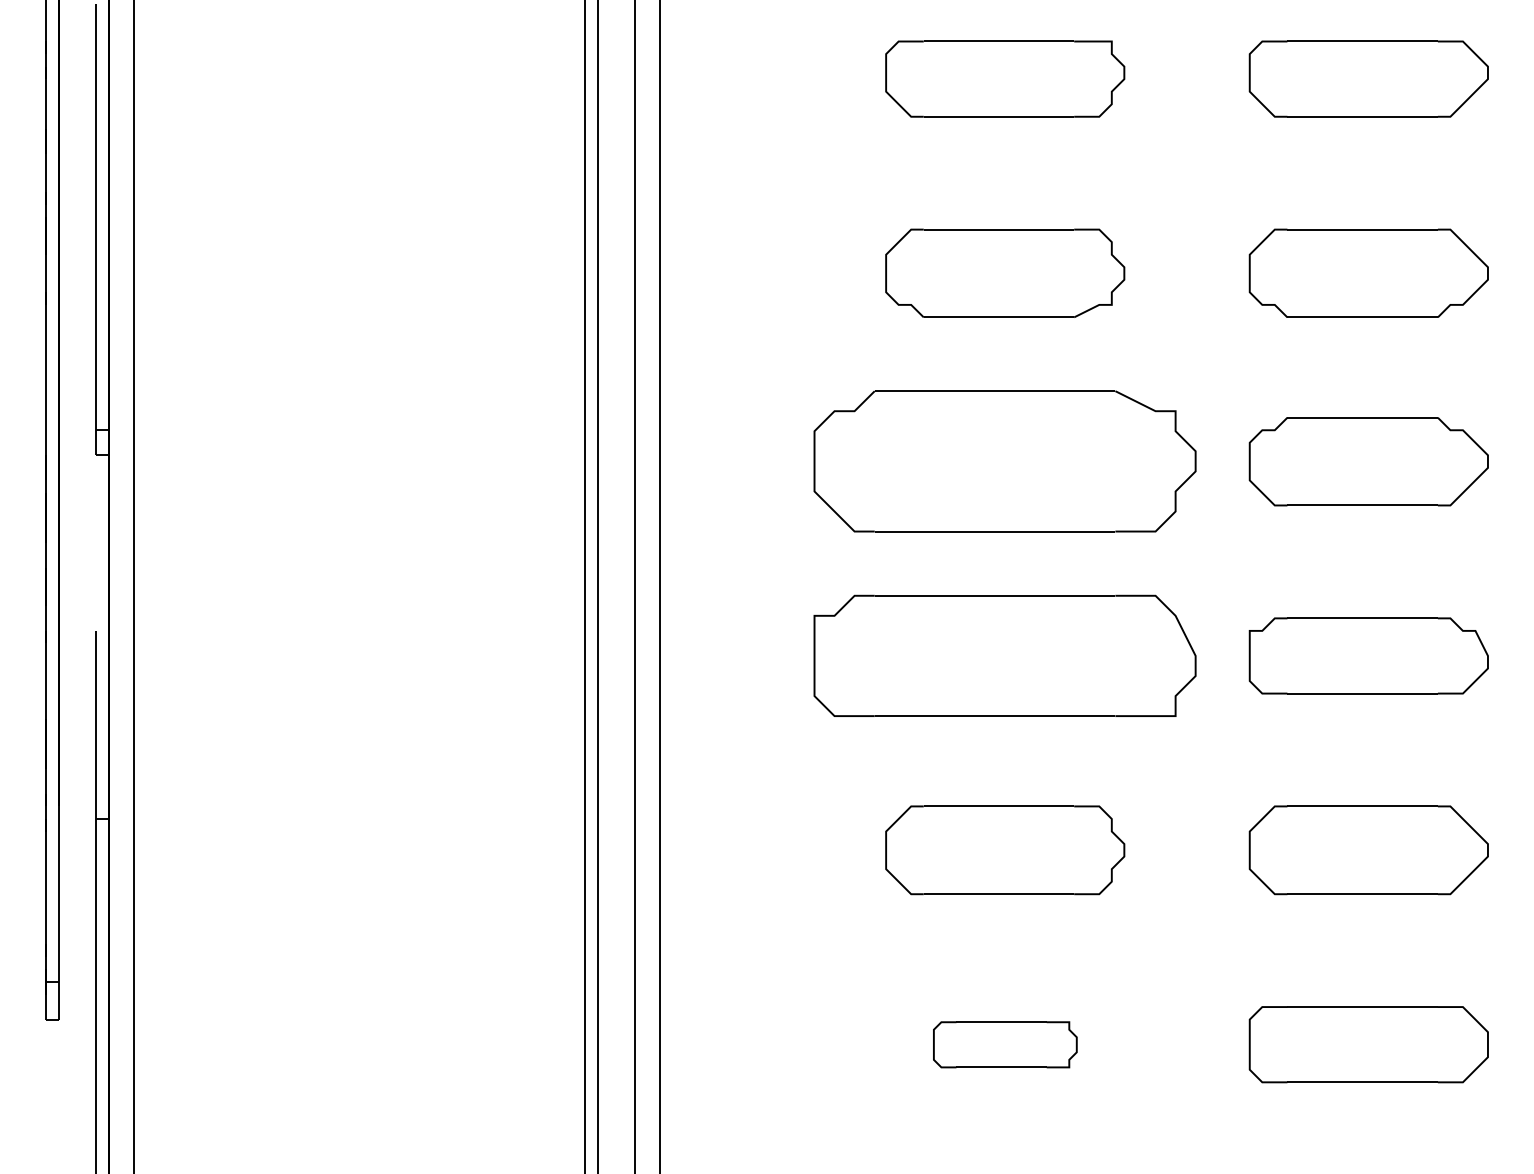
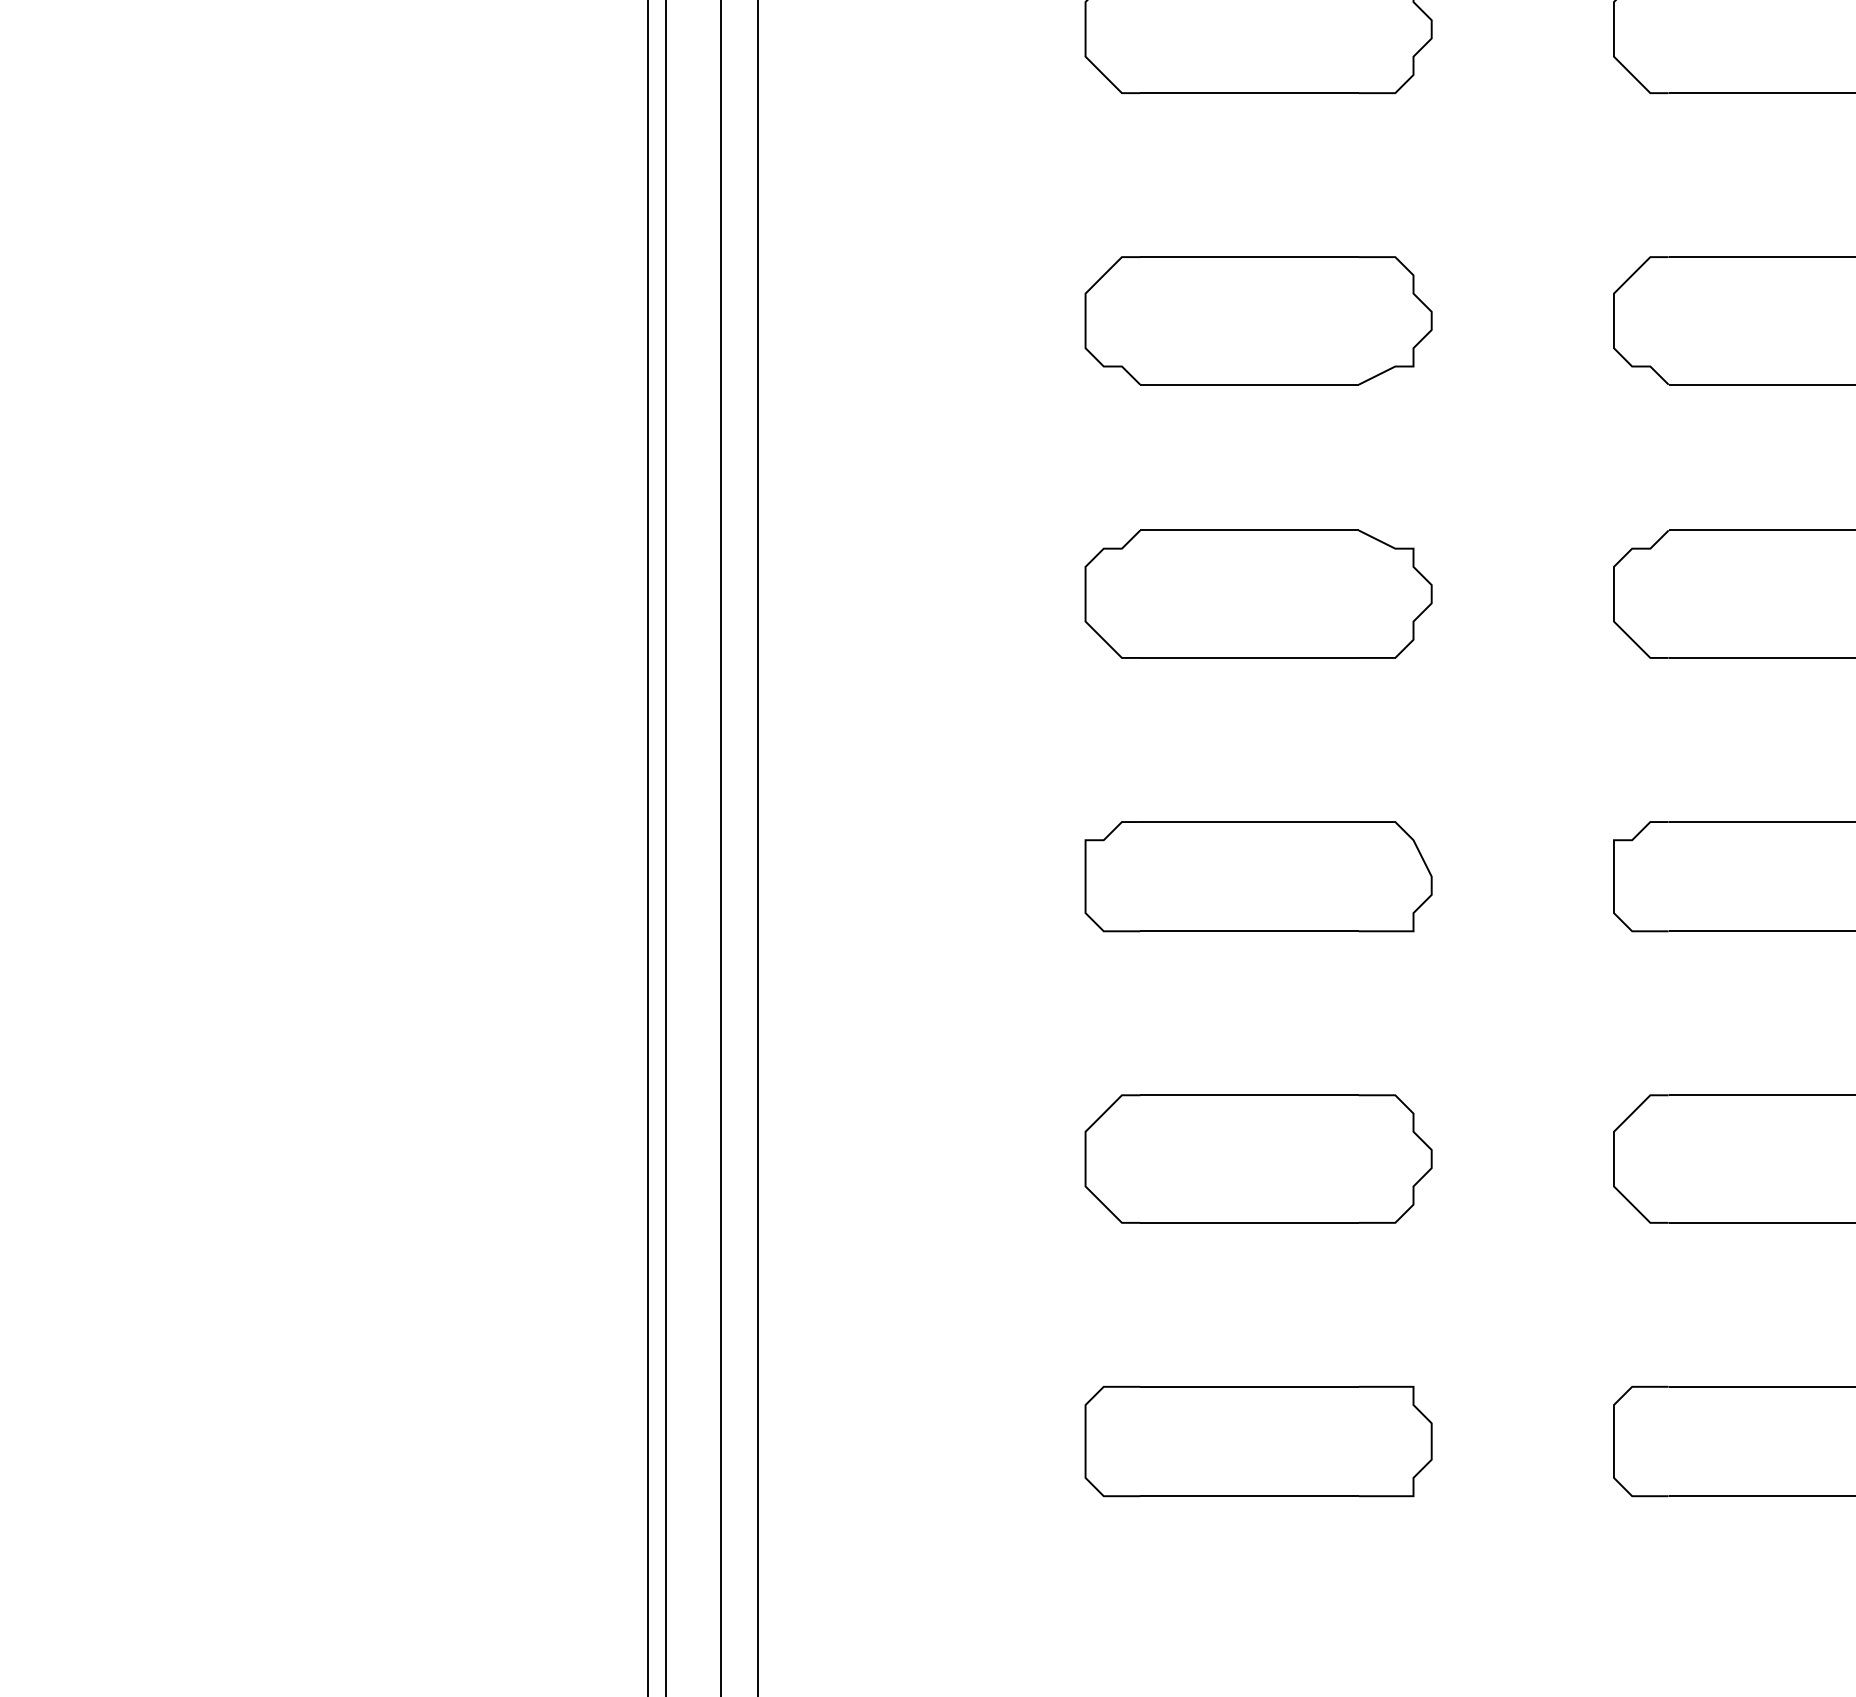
part: (1005, 461) -> (1259, 594), size x0.62
part: (1005, 655) -> (1259, 875), size x0.62
part: (1005, 1044) -> (1259, 1441), size x1.67

